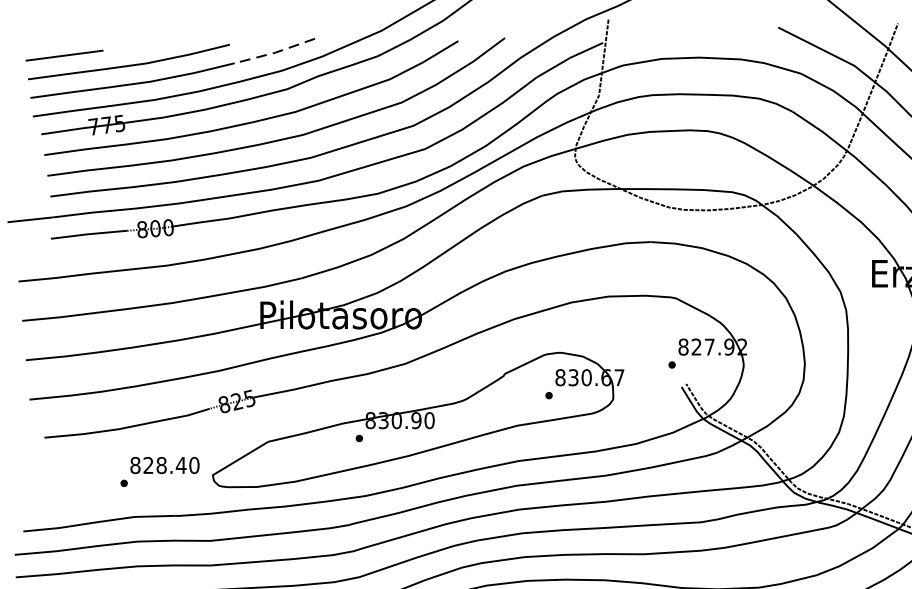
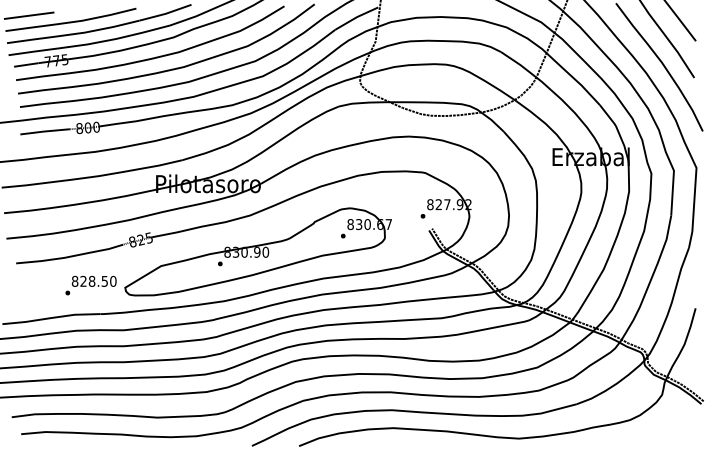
line: (274, 52) -> (165, 13), dashed -> solid
text: (180, 465) -> (104, 281), 828.40 -> 828.50

